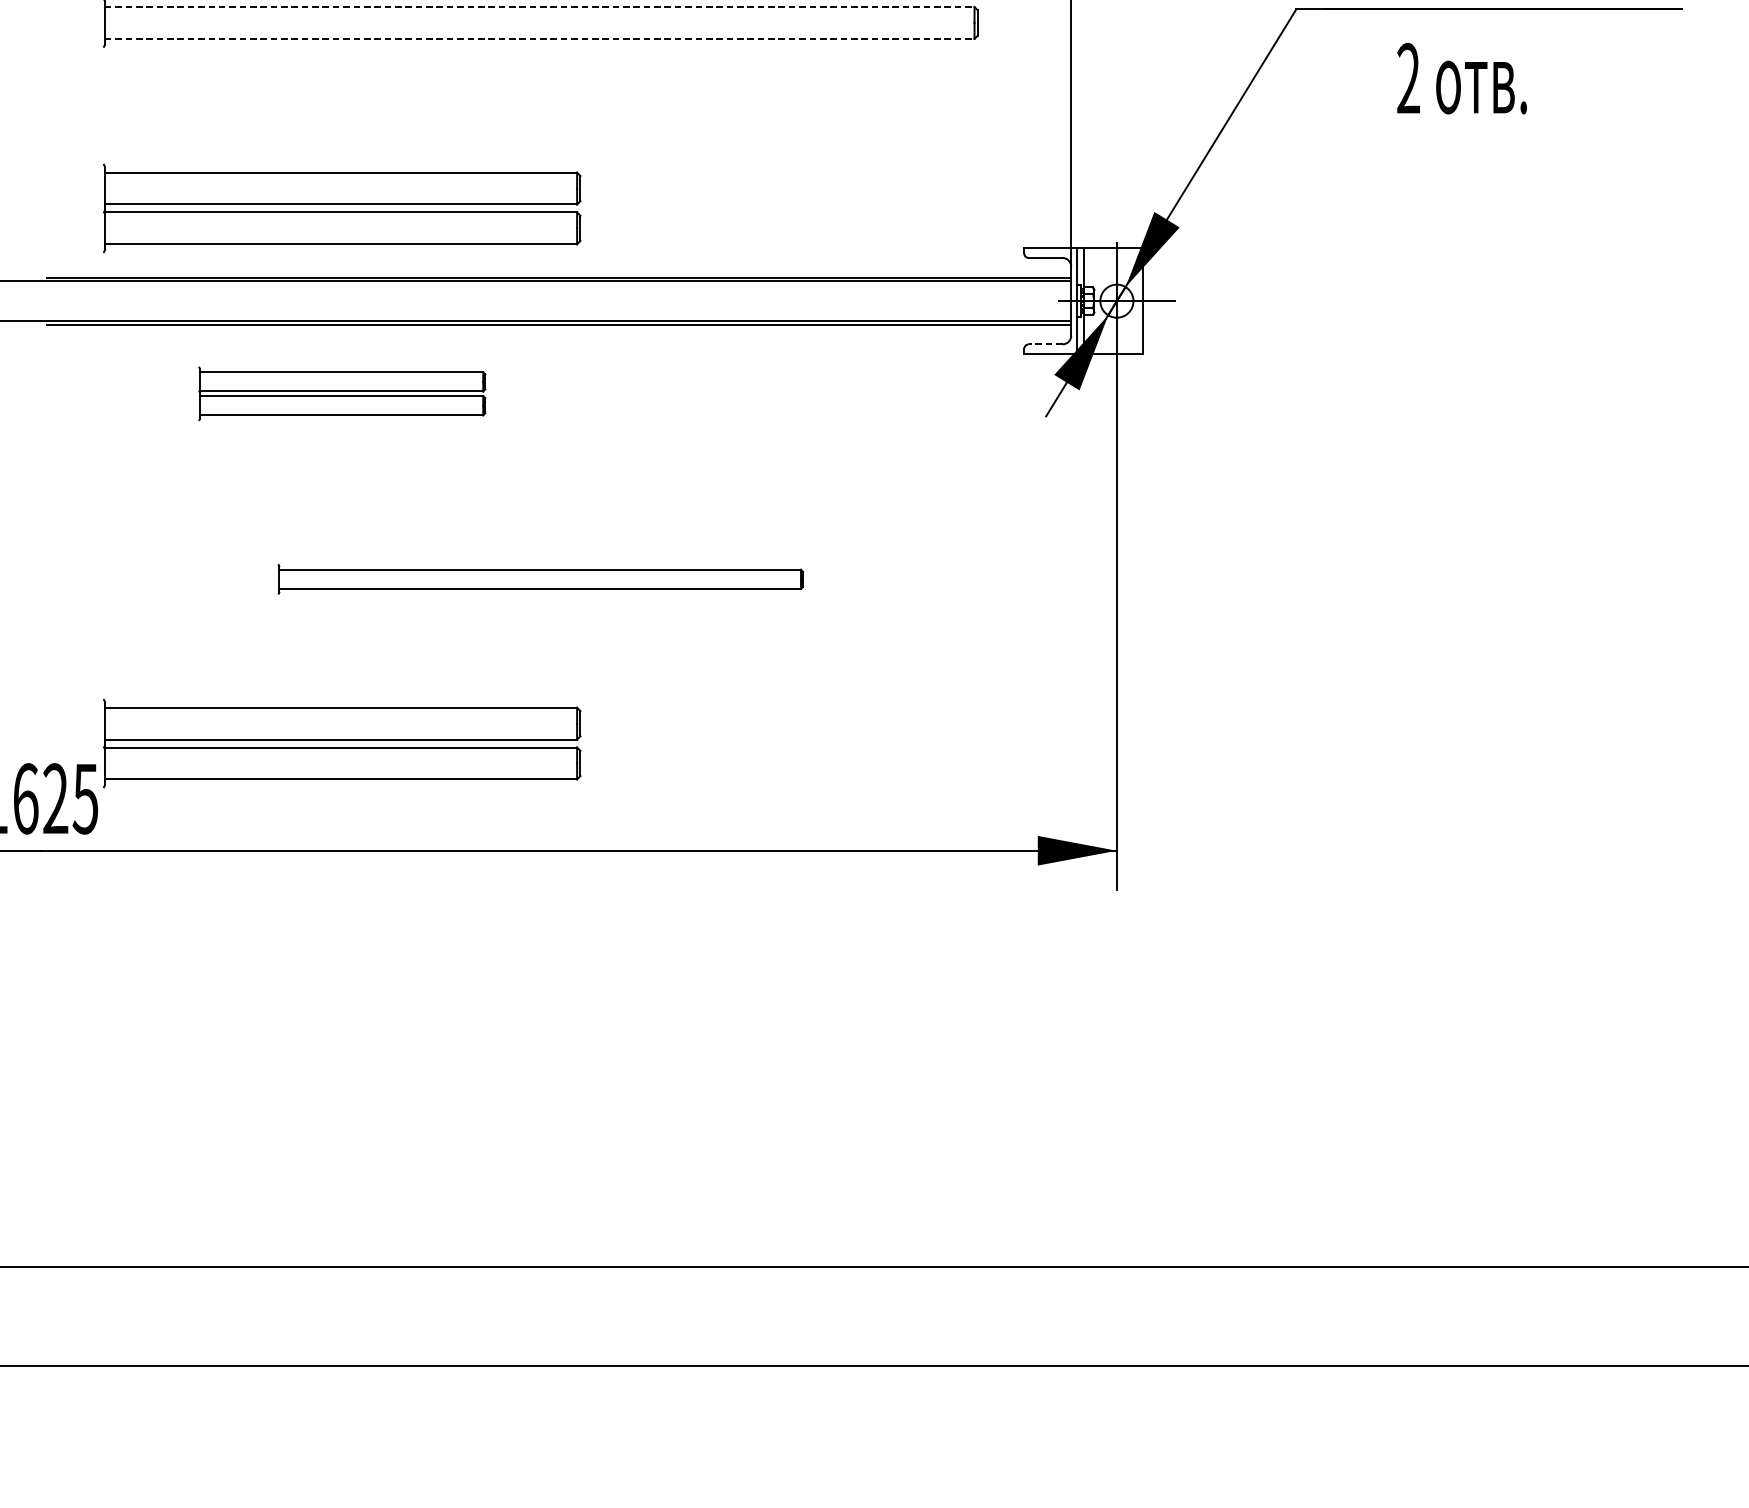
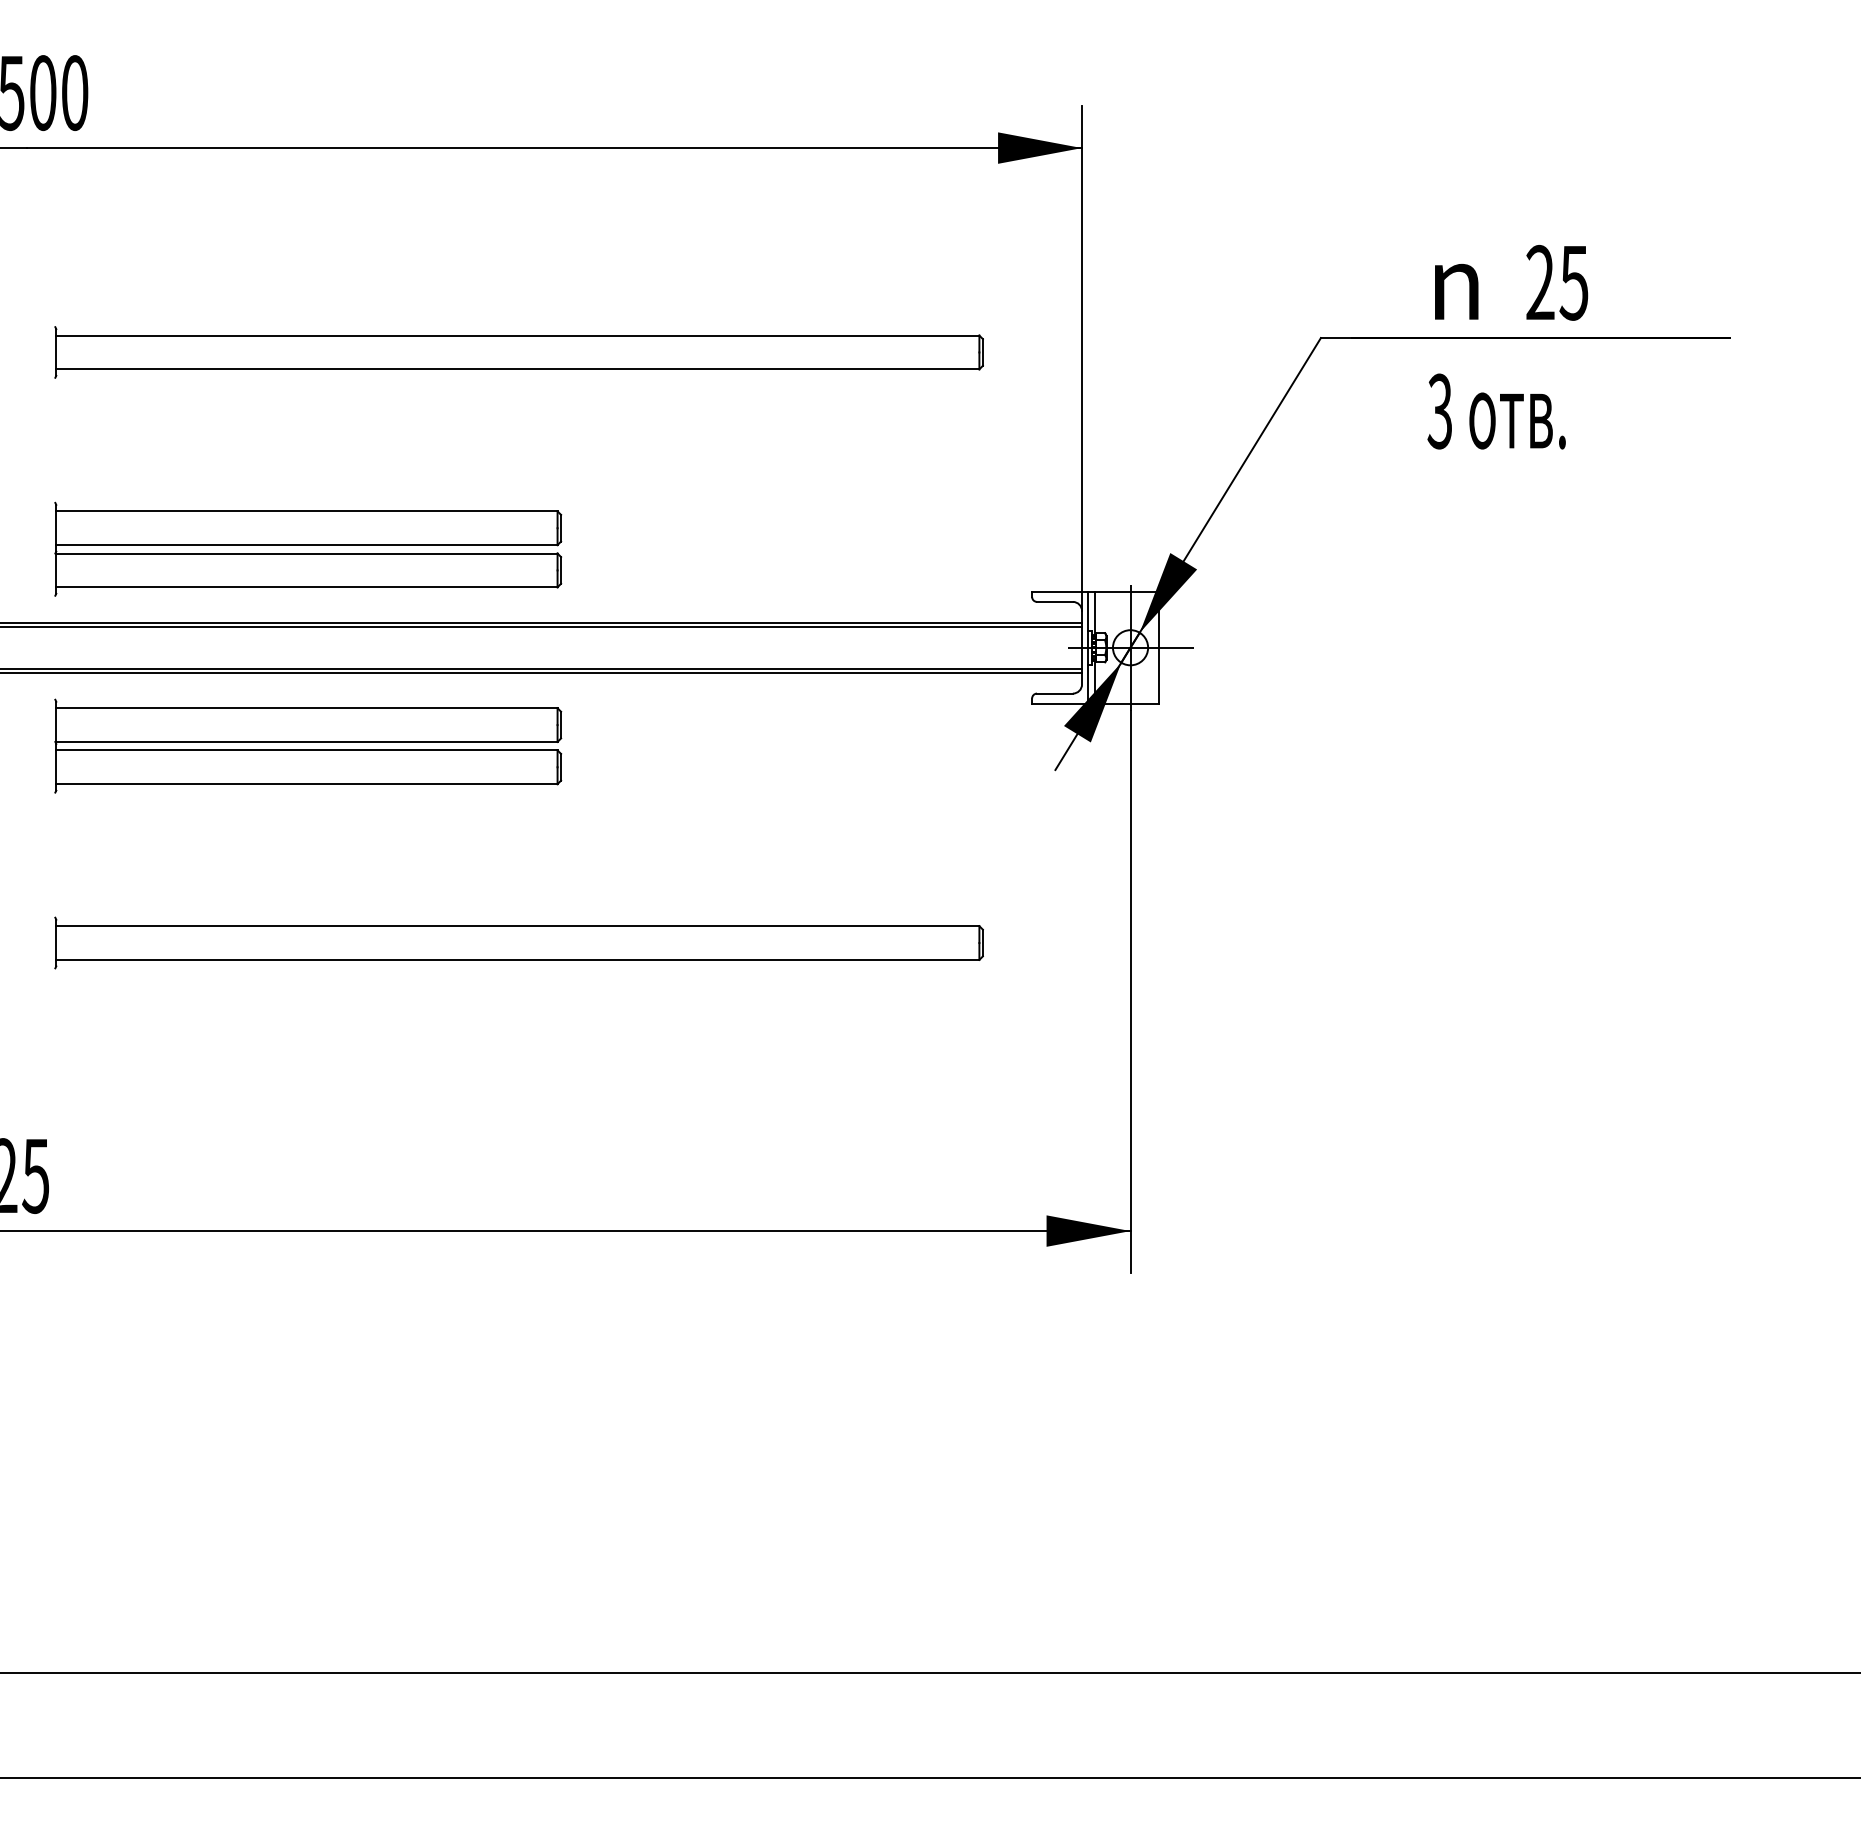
line: (539, 7) -> (517, 335), dashed -> solid
line: (539, 39) -> (517, 369), dashed -> solid
text: (1407, 78) -> (1439, 411), 2 -> 3
line: (1045, 344) -> (1054, 693), dashed -> solid
part: (342, 393) -> (308, 745), size x1.67
part: (540, 578) -> (518, 942), size x1.67
part: (342, 742) -> (308, 1116), removed

